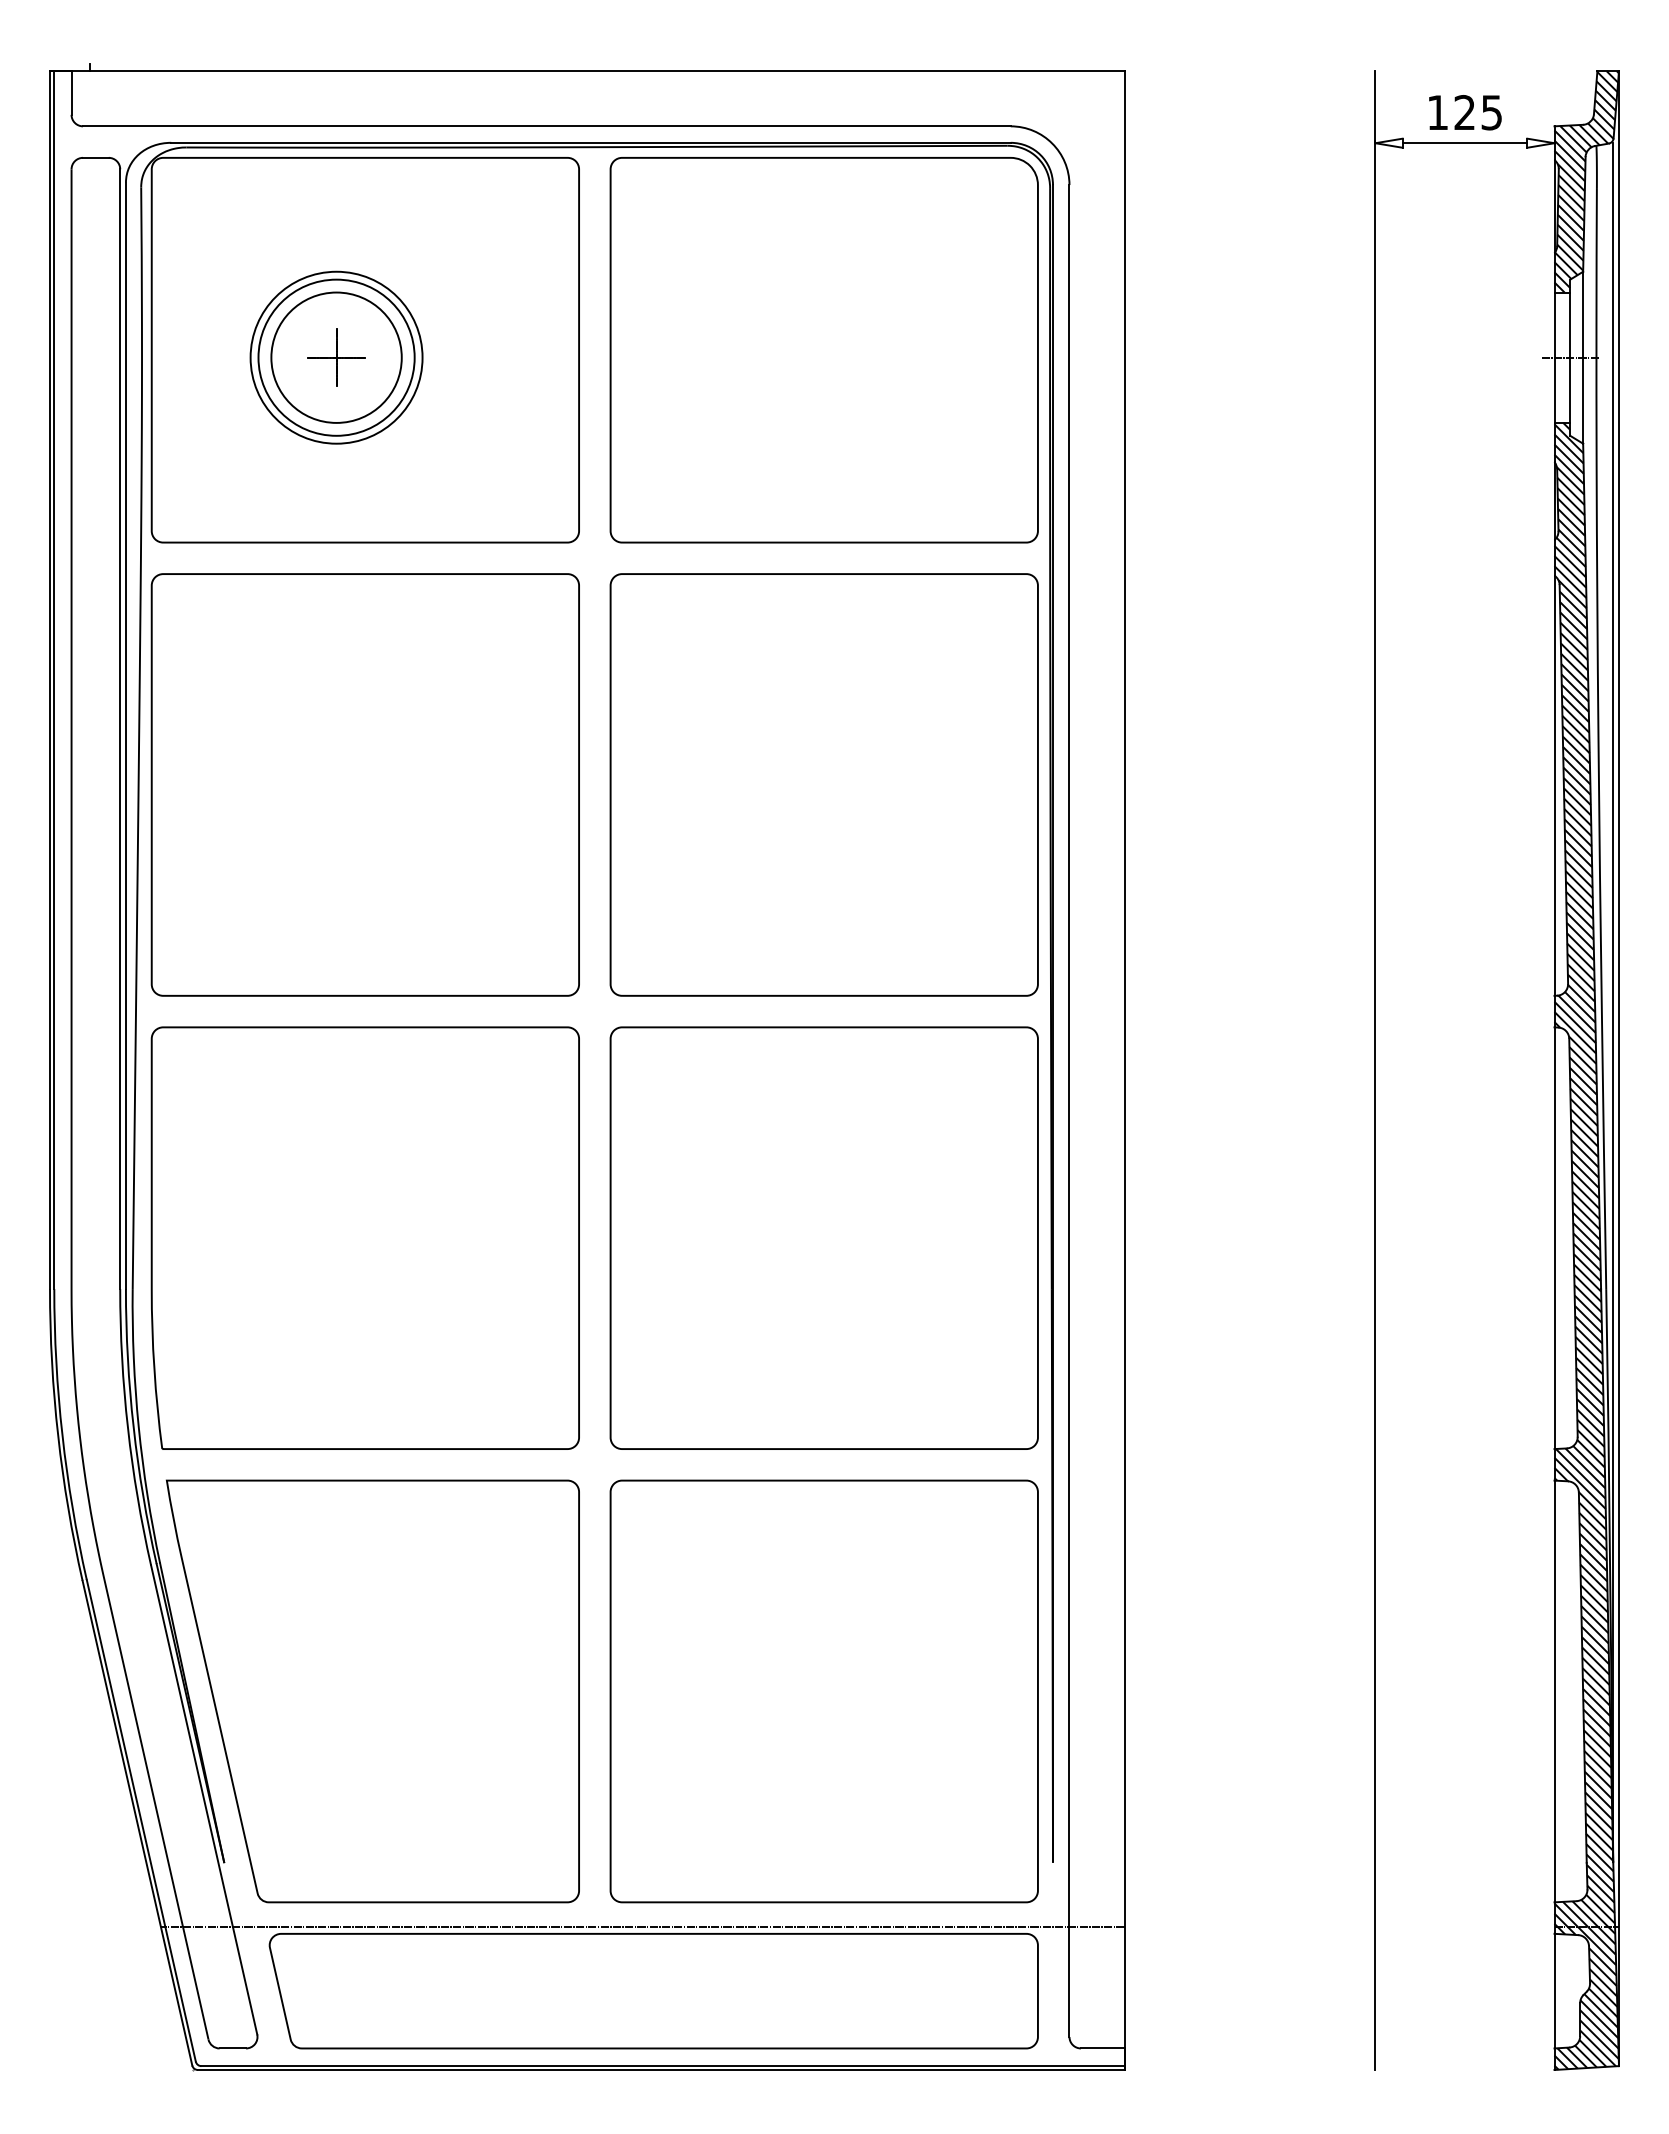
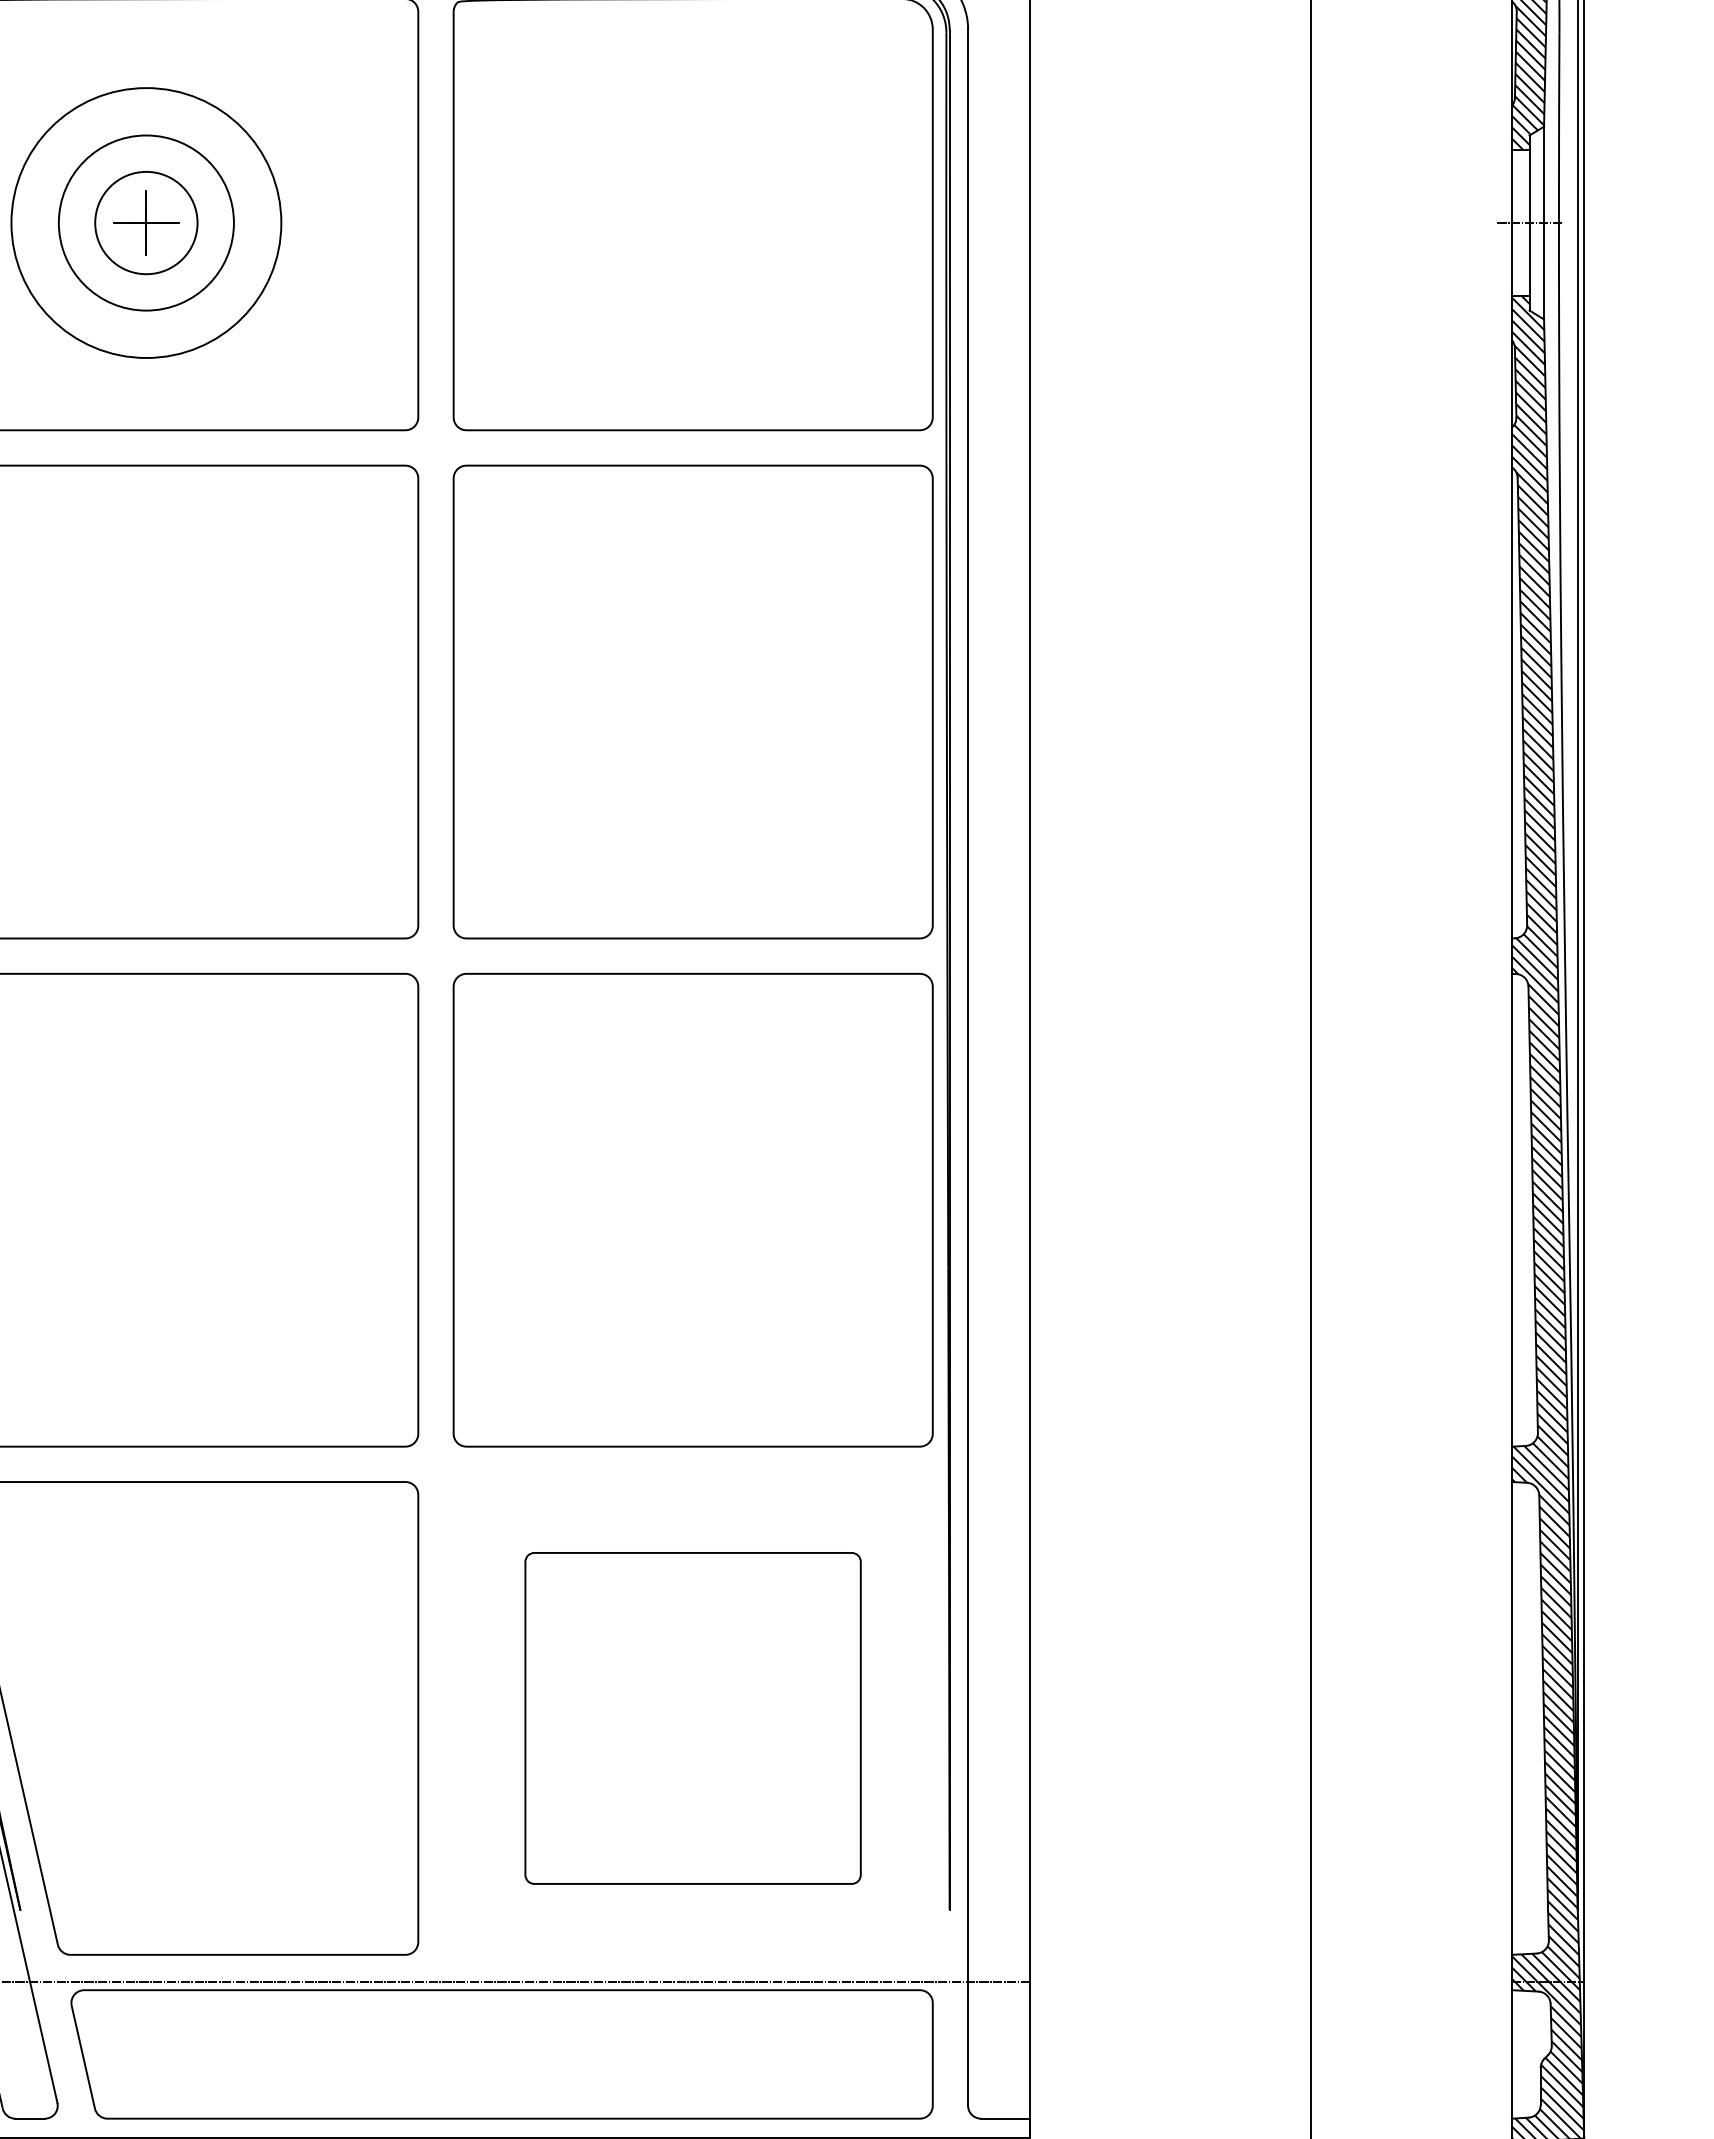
circle: (336, 357) -> (146, 222), size x0.7
circle: (336, 357) -> (146, 222), size x1.4
part: (823, 1691) -> (692, 1718), size x0.7

